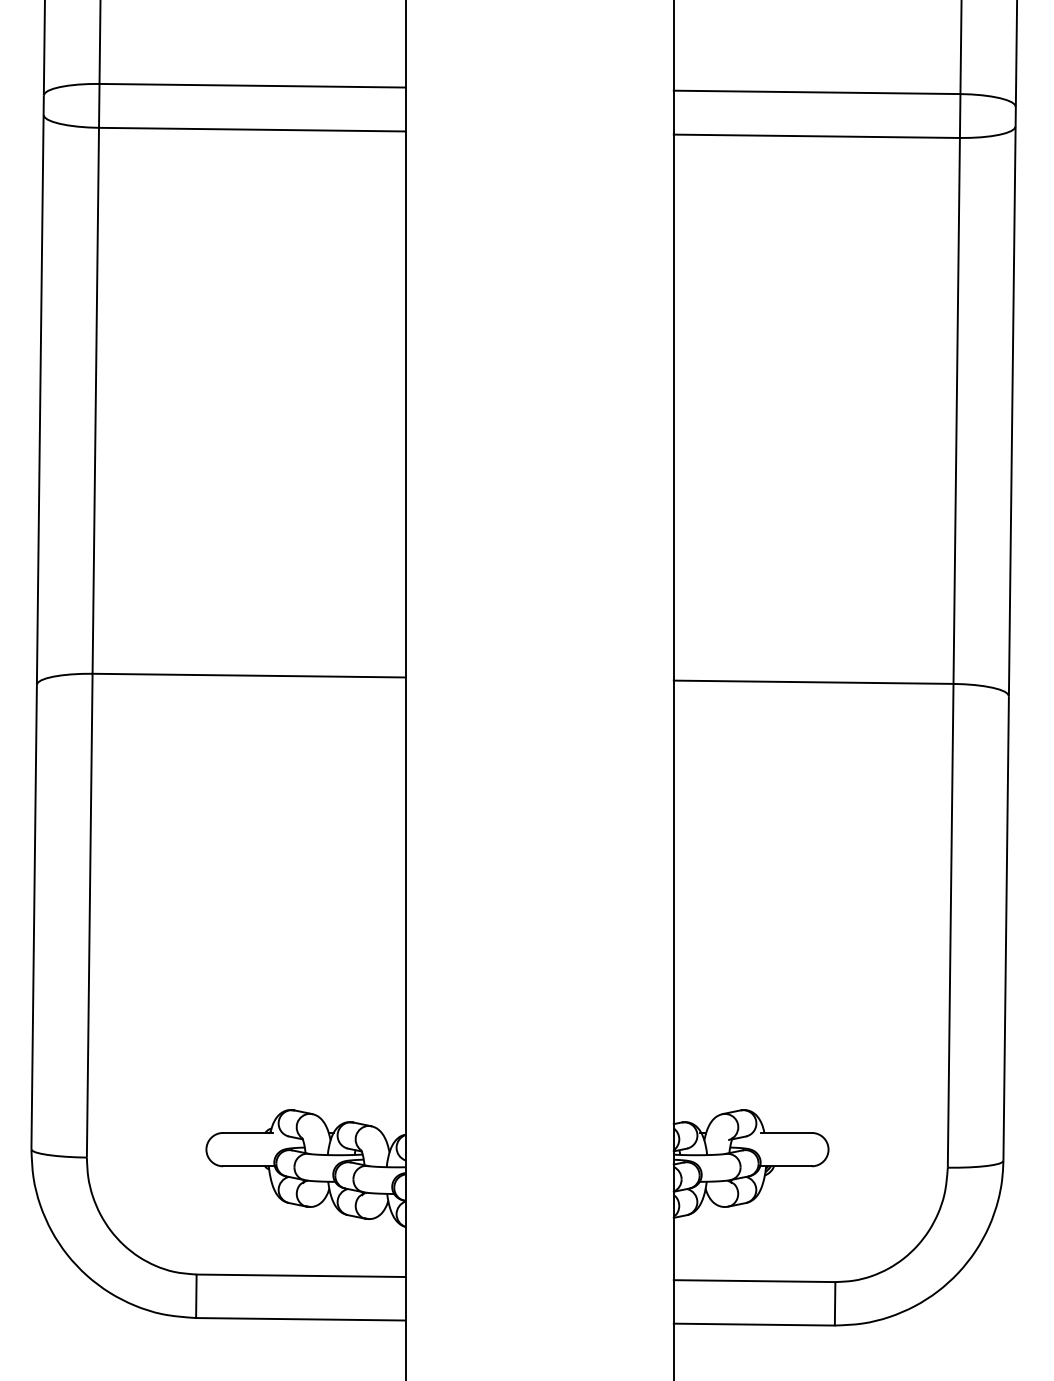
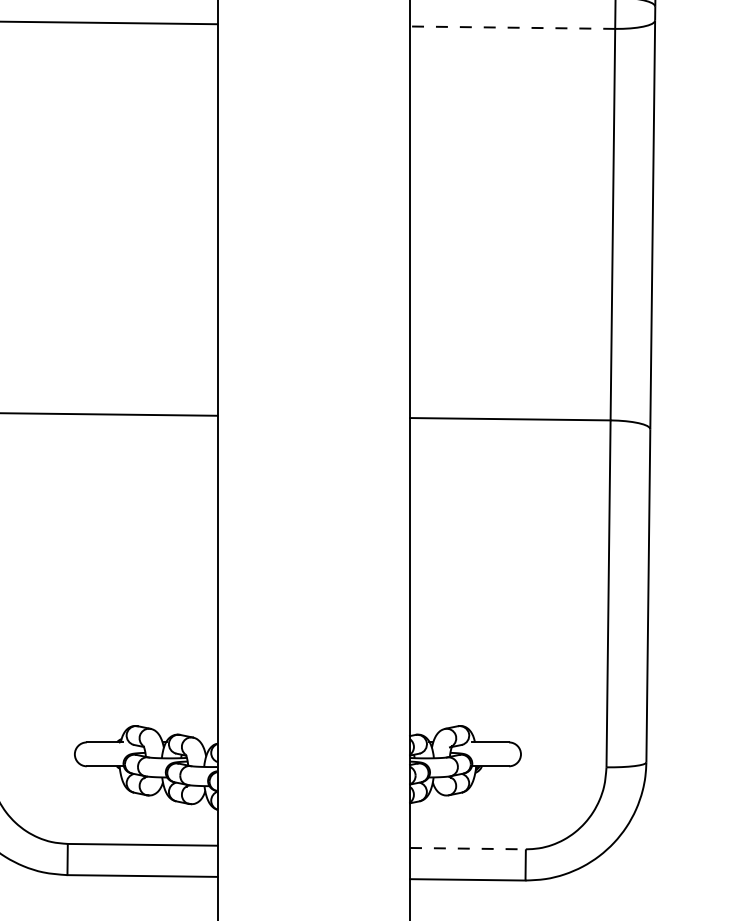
line: (816, 136) -> (512, 27), solid -> dashed
line: (754, 1281) -> (467, 848), solid -> dashed

